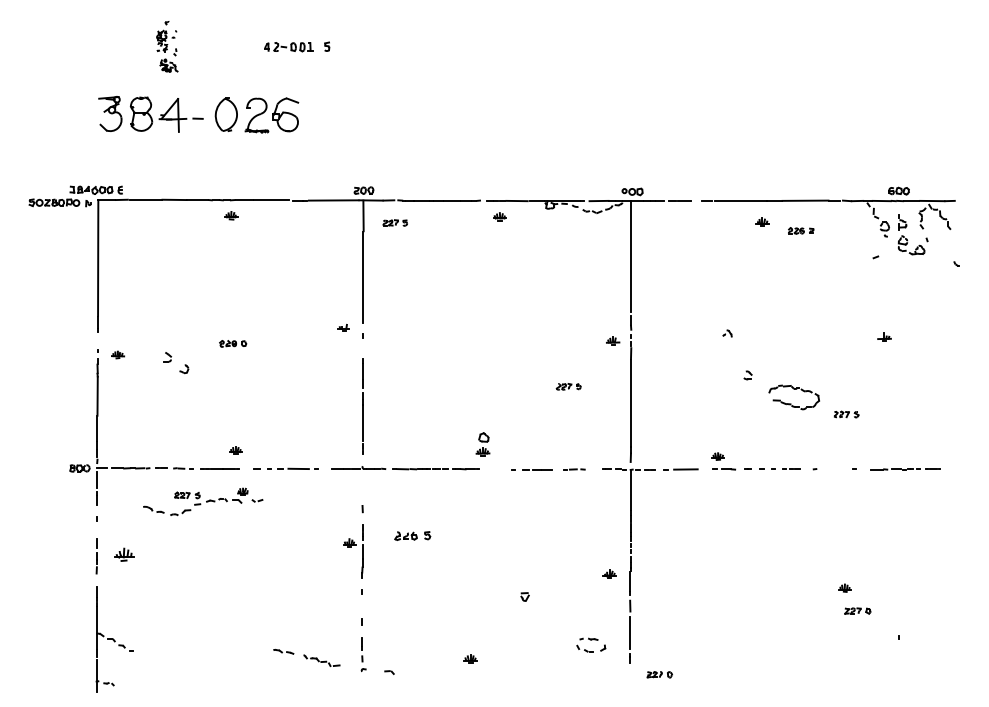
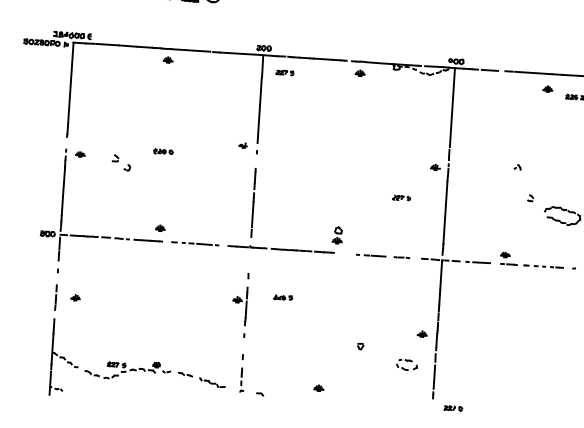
part: (203, 501) -> (127, 369), moved
part: (412, 535) -> (282, 297), size x0.71
part: (123, 554) -> (75, 297), size x0.62
part: (591, 644) -> (407, 364), moved

